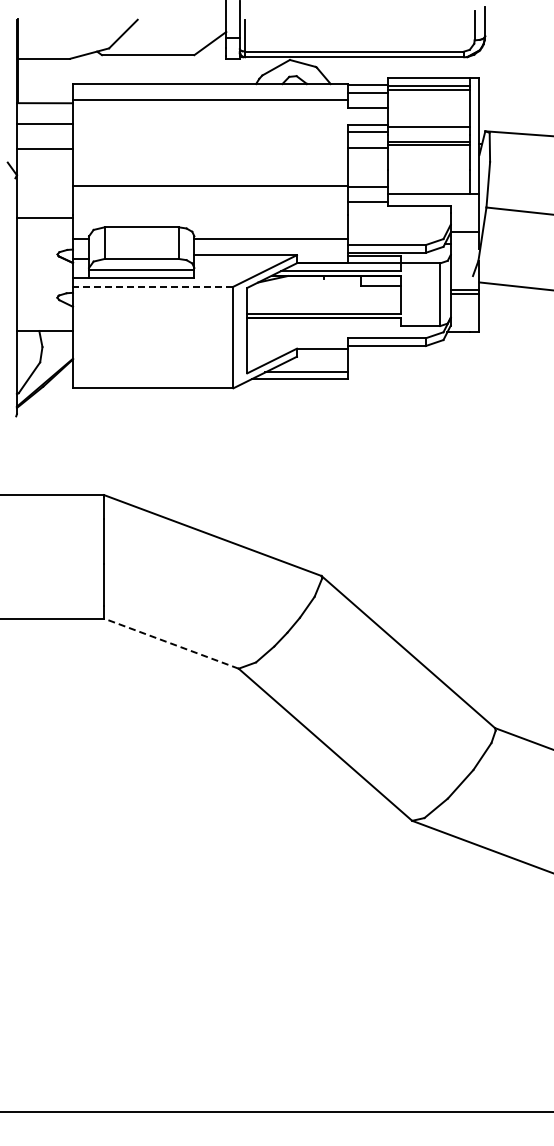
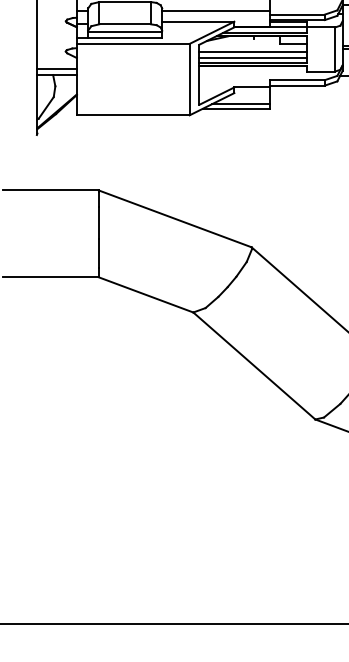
line: (152, 286) -> (132, 43), dashed -> solid
line: (323, 298) -> (252, 52), added
line: (323, 306) -> (252, 57), added
line: (44, 322) -> (56, 69), added
line: (171, 643) -> (146, 294), dashed -> solid

